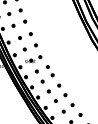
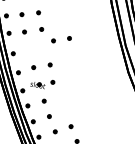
part: (25, 35) -> (61, 38), moved
part: (50, 71) -> (62, 104), removed

